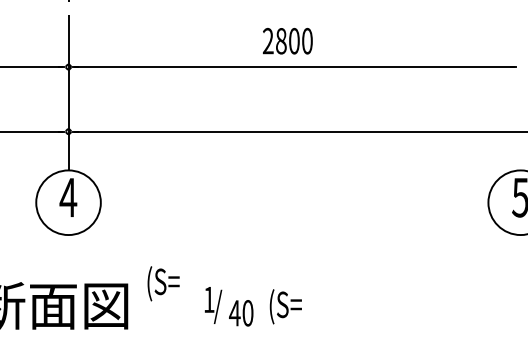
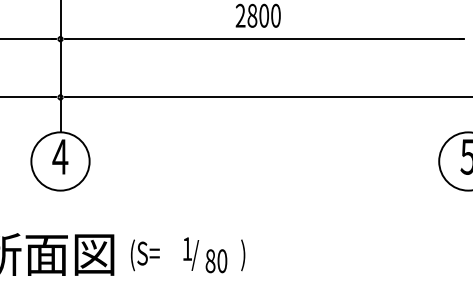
text: (163, 283) -> (145, 255), moved
text: (284, 306) -> (255, 255), (S= -> )
text: (234, 313) -> (210, 261), 40 -> 80

